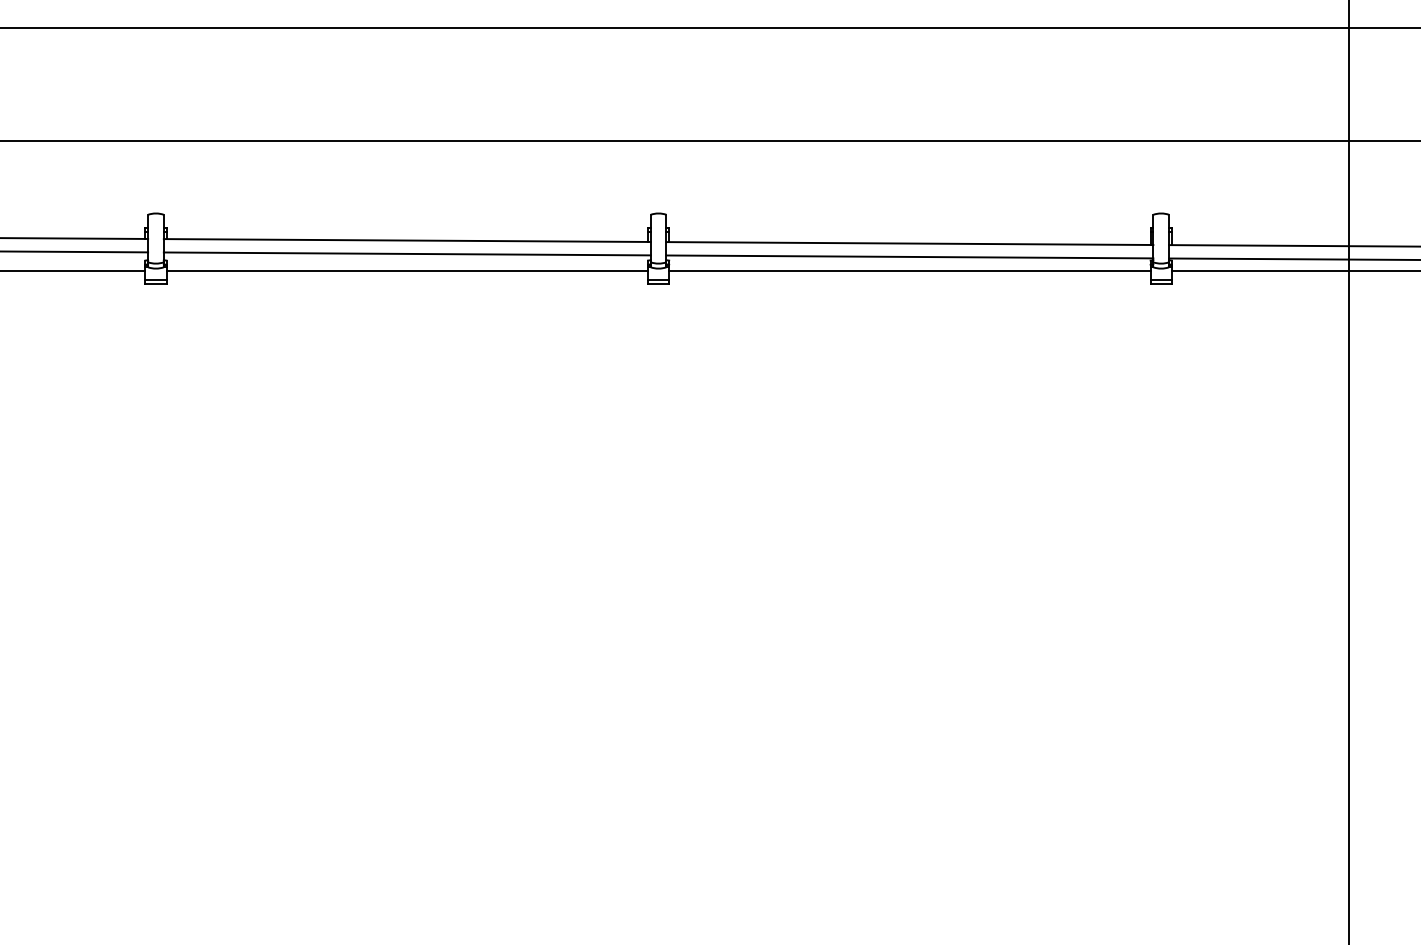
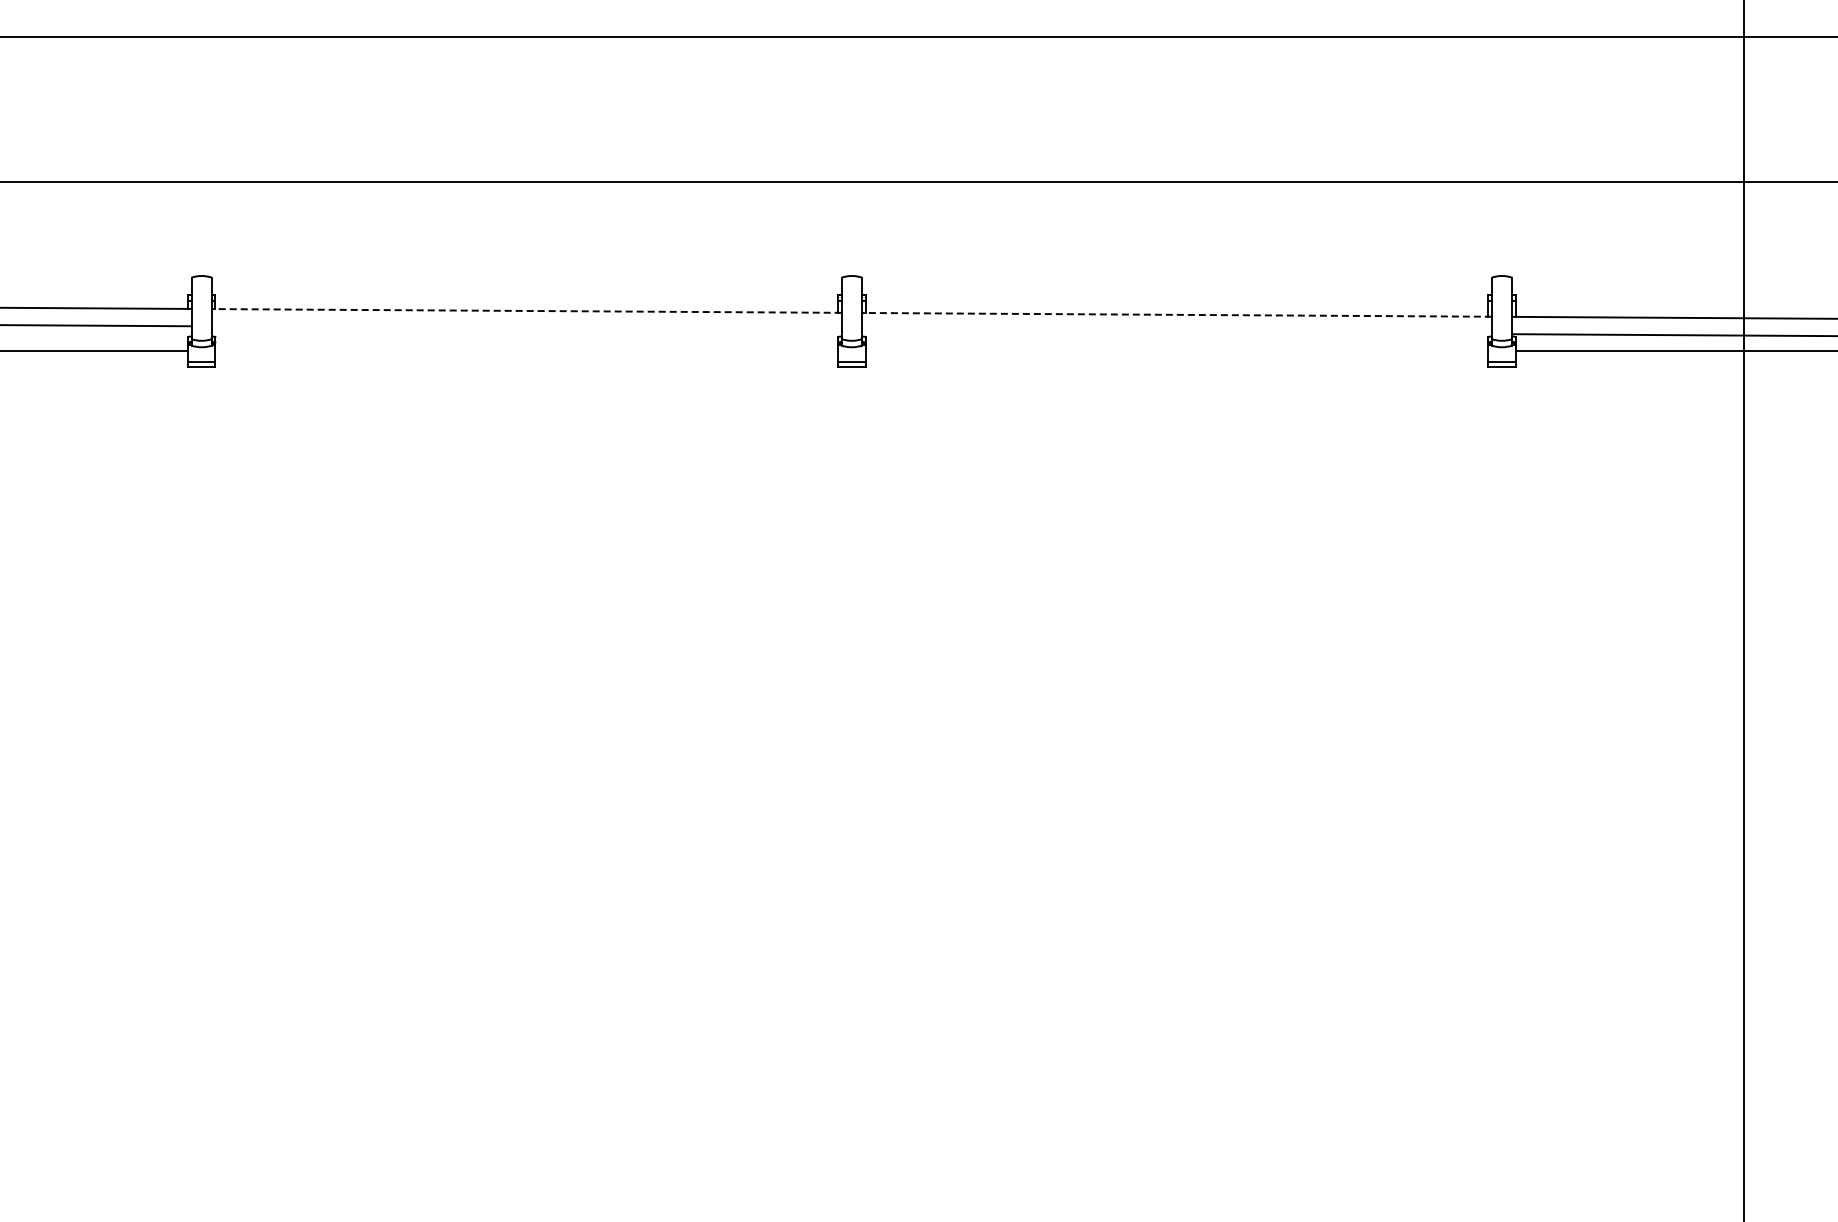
line: (407, 240) -> (526, 310), solid -> dashed
line: (909, 243) -> (1176, 314), solid -> dashed
line: (407, 254) -> (526, 328), removed
line: (909, 257) -> (1176, 332), removed
line: (407, 271) -> (526, 350), removed
line: (909, 271) -> (1176, 350), removed

